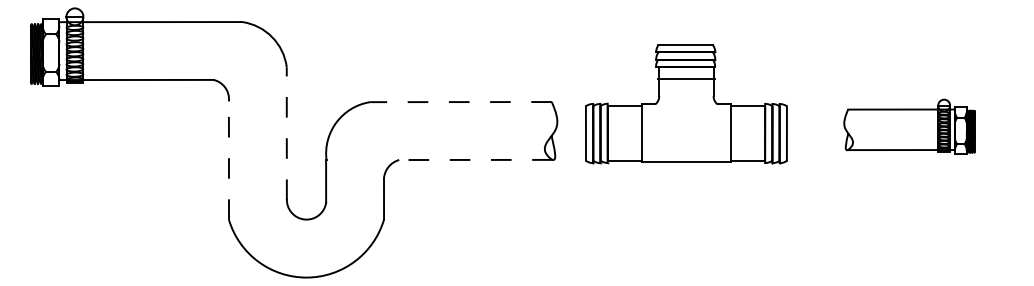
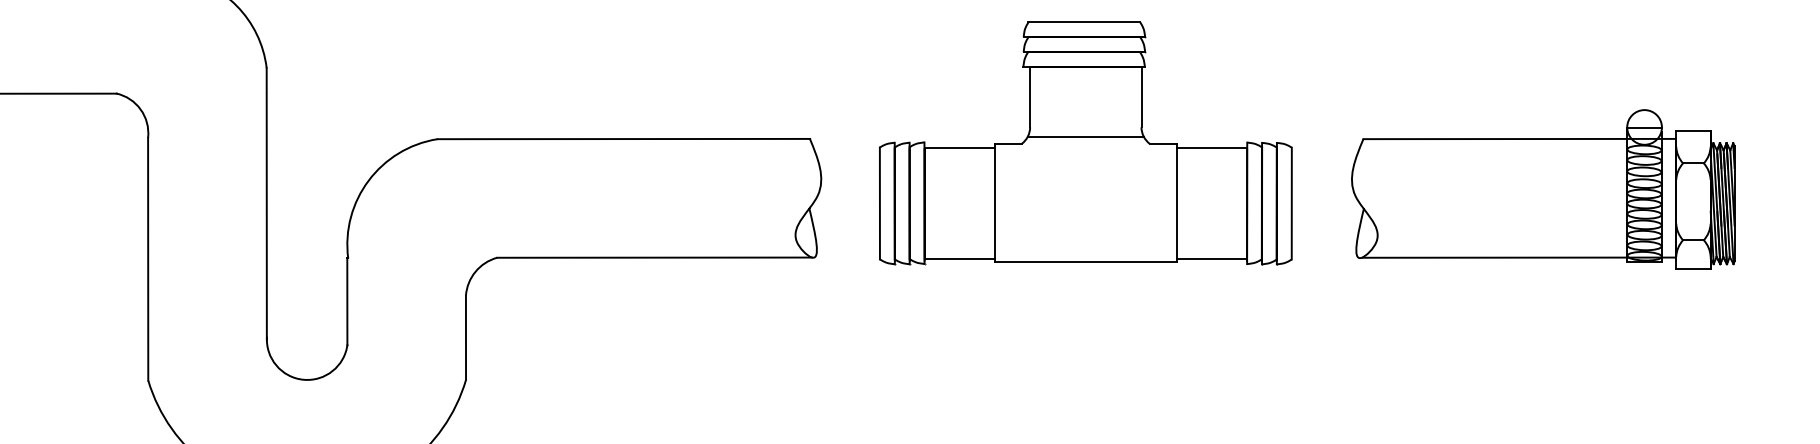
line: (686, 79) -> (1085, 137), moved
line: (461, 102) -> (624, 139), dashed -> solid
part: (909, 126) -> (1543, 189), size x1.43
line: (286, 133) -> (266, 203), dashed -> solid
line: (476, 159) -> (655, 256), dashed -> solid
line: (228, 160) -> (147, 258), dashed -> solid

